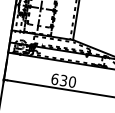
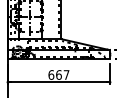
text: (67, 80) -> (62, 74), 630 -> 667

